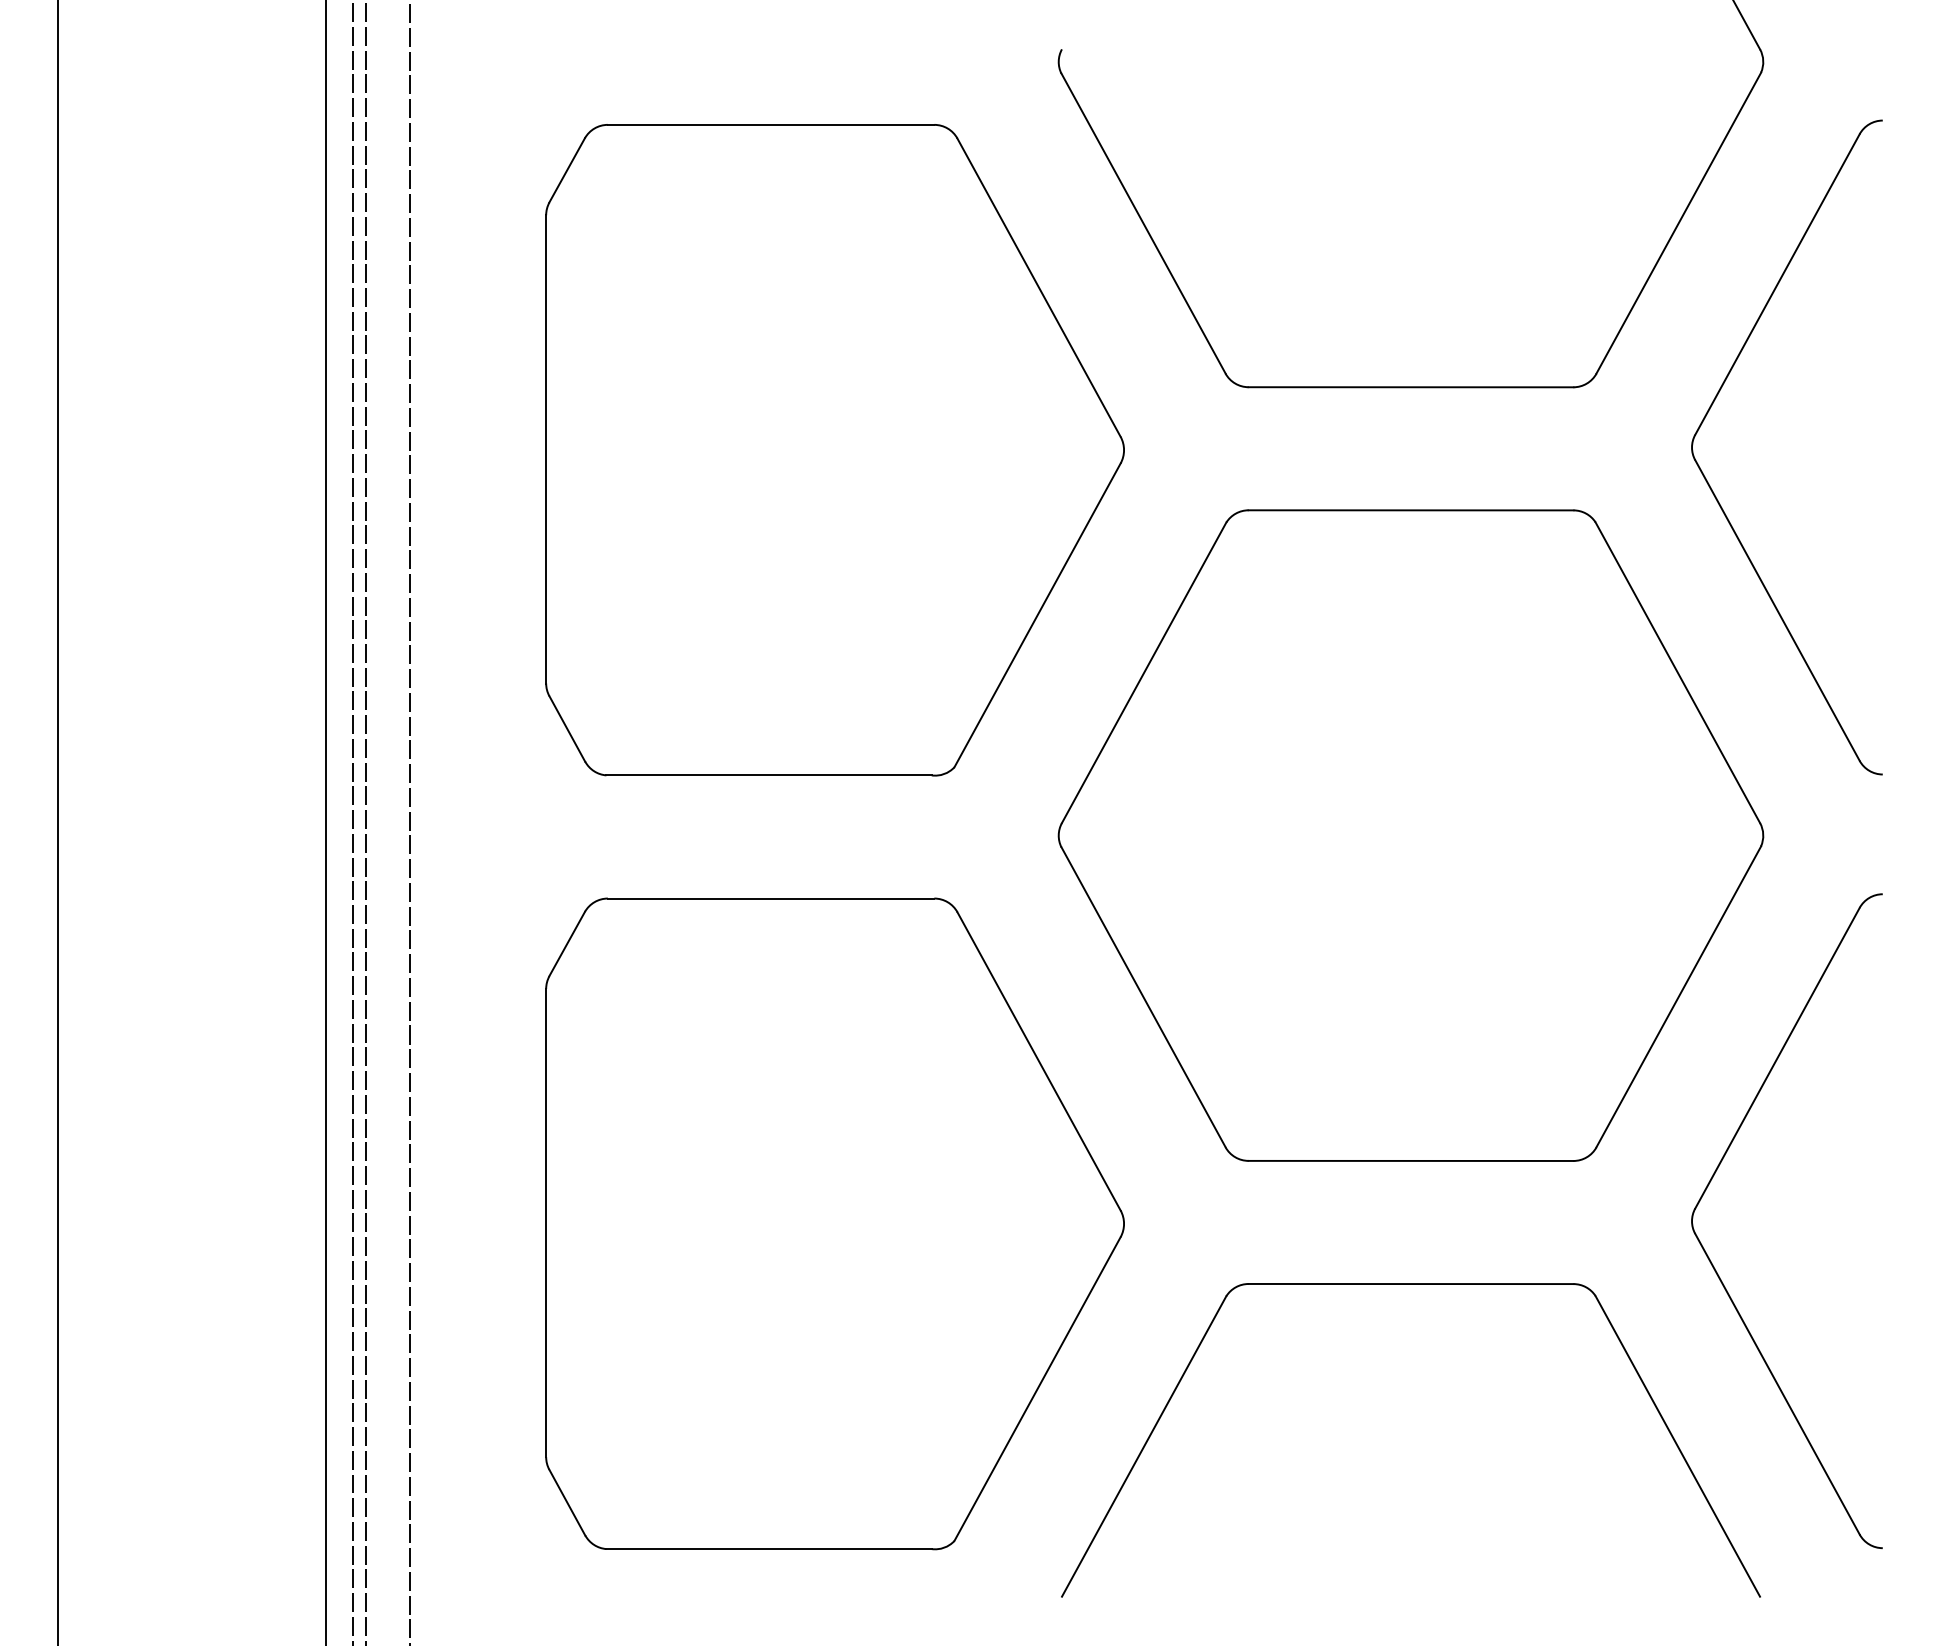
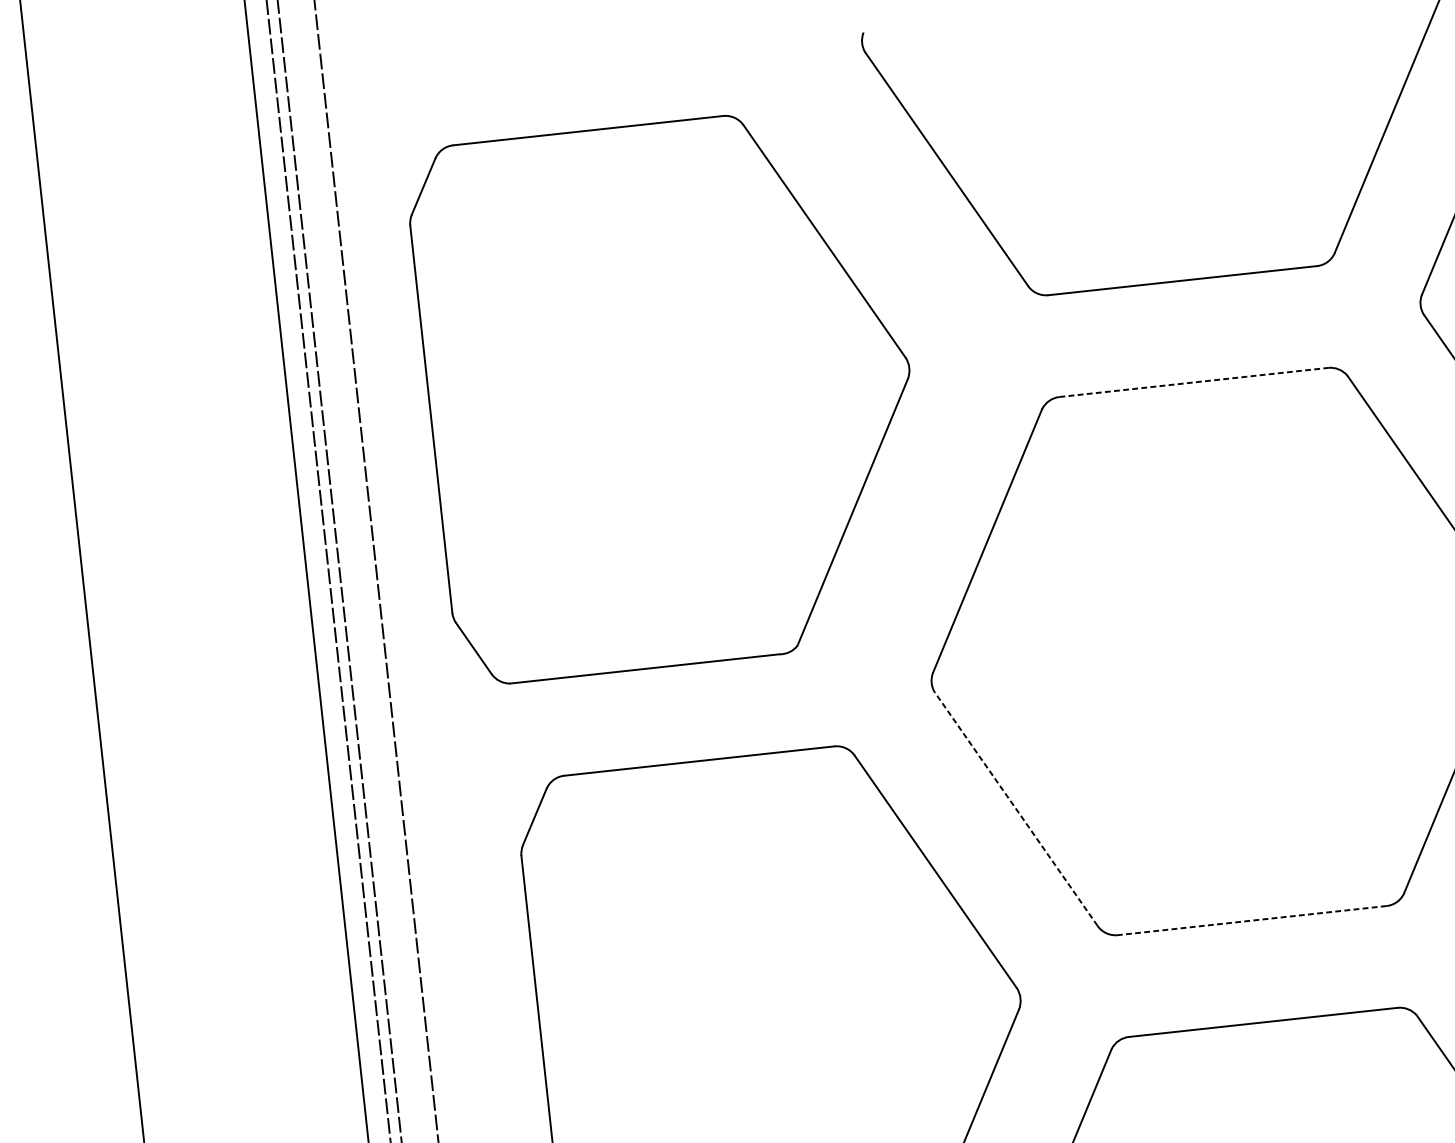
part: (834, 450) -> (669, 394), moved
line: (1411, 510) -> (1194, 382), solid -> dashed
line: (1143, 997) -> (1016, 809), solid -> dashed
line: (1410, 1160) -> (1251, 920), solid -> dashed

